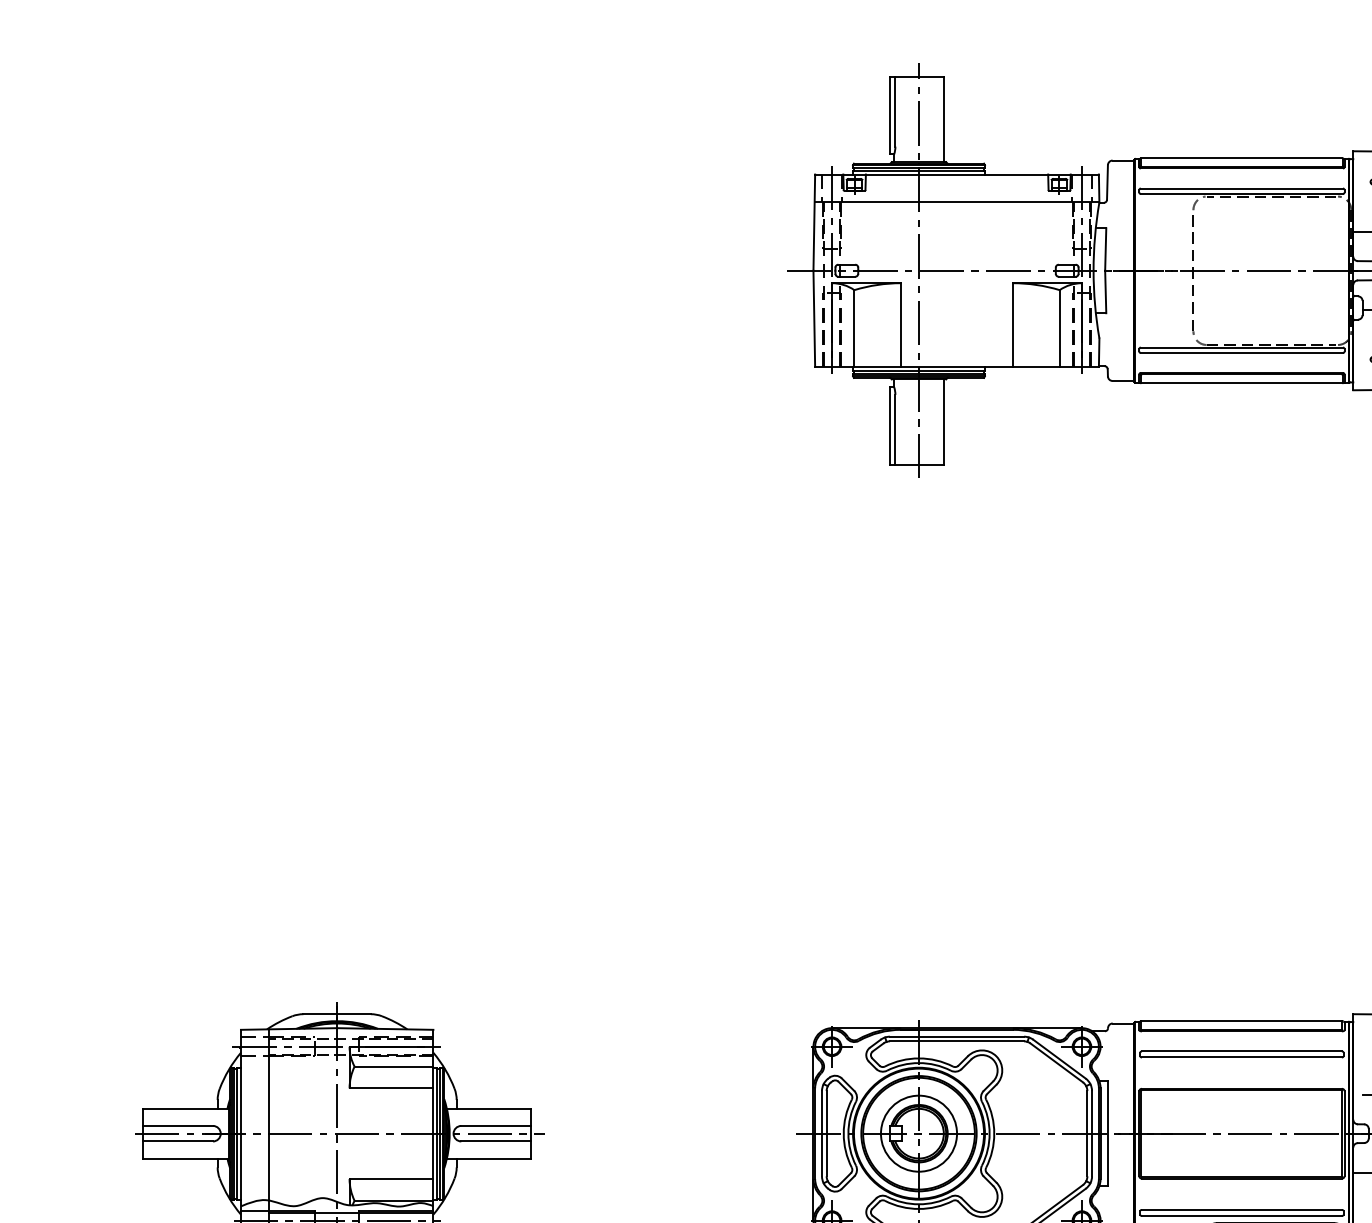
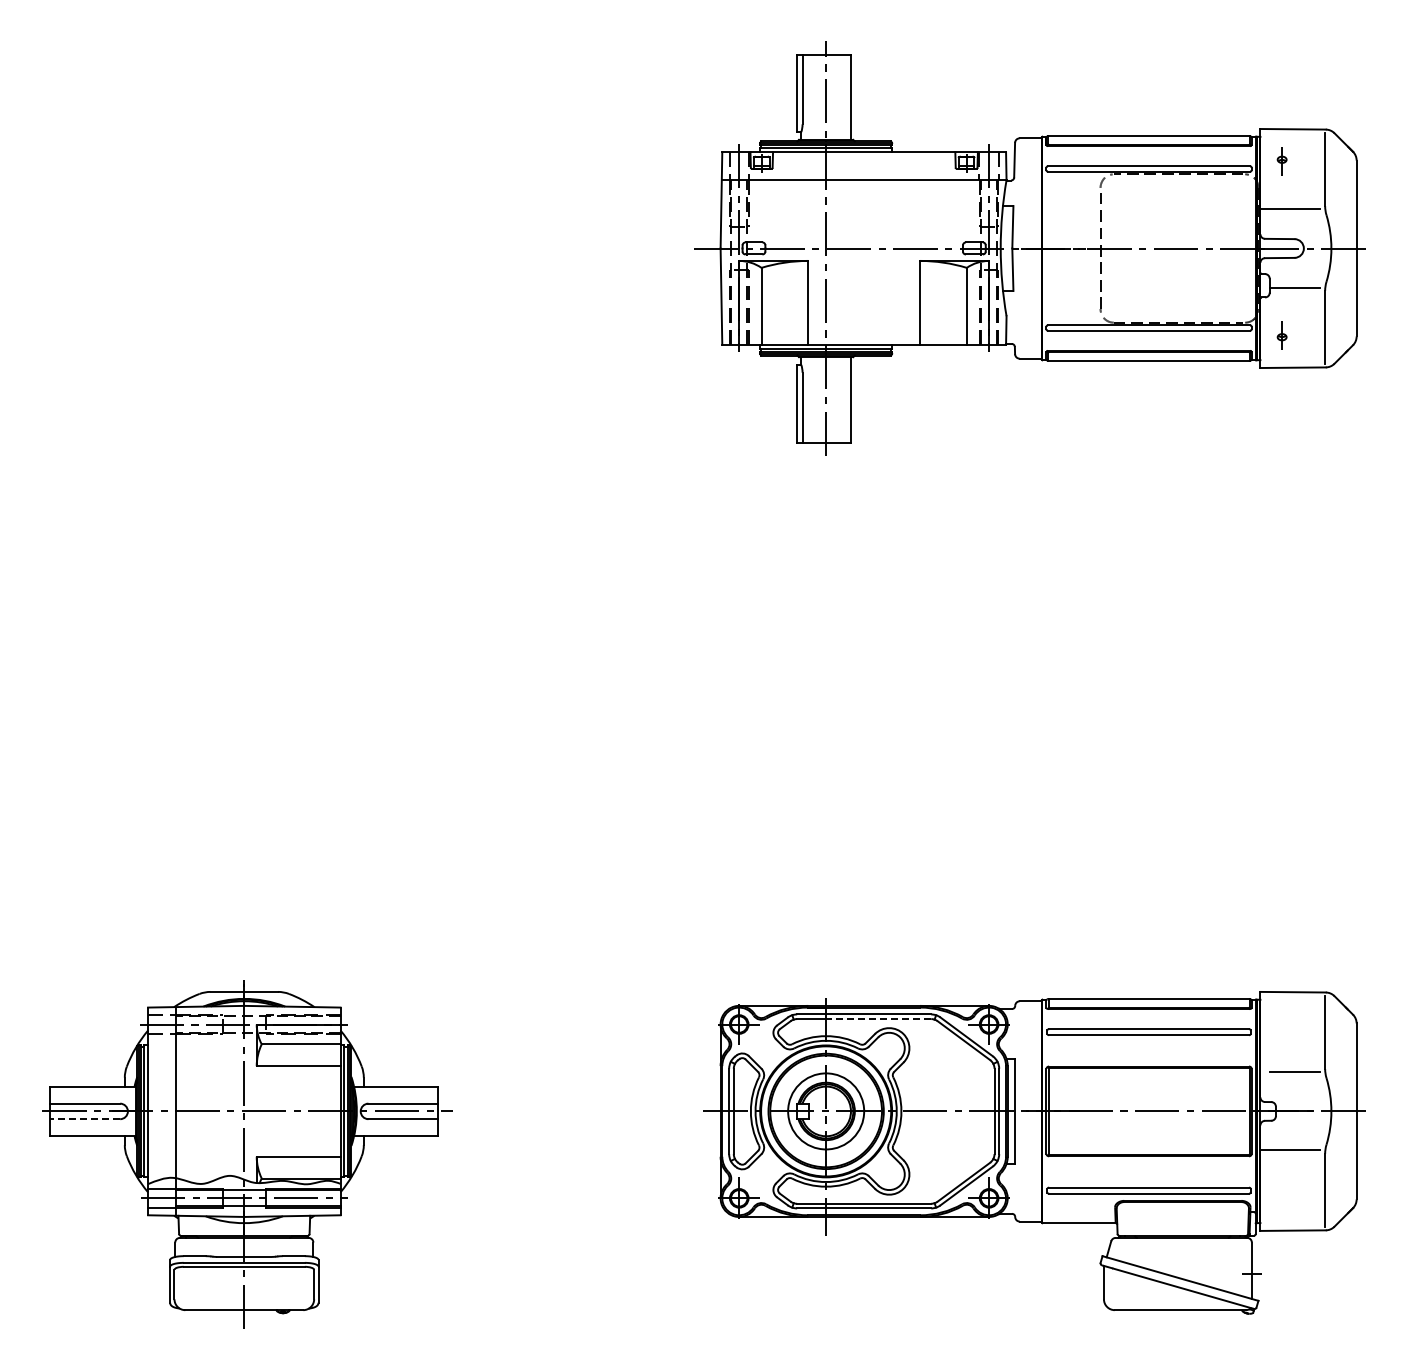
line: (971, 1041) -> (878, 1019), solid -> dashed
line: (178, 1141) -> (85, 1119), solid -> dashed

